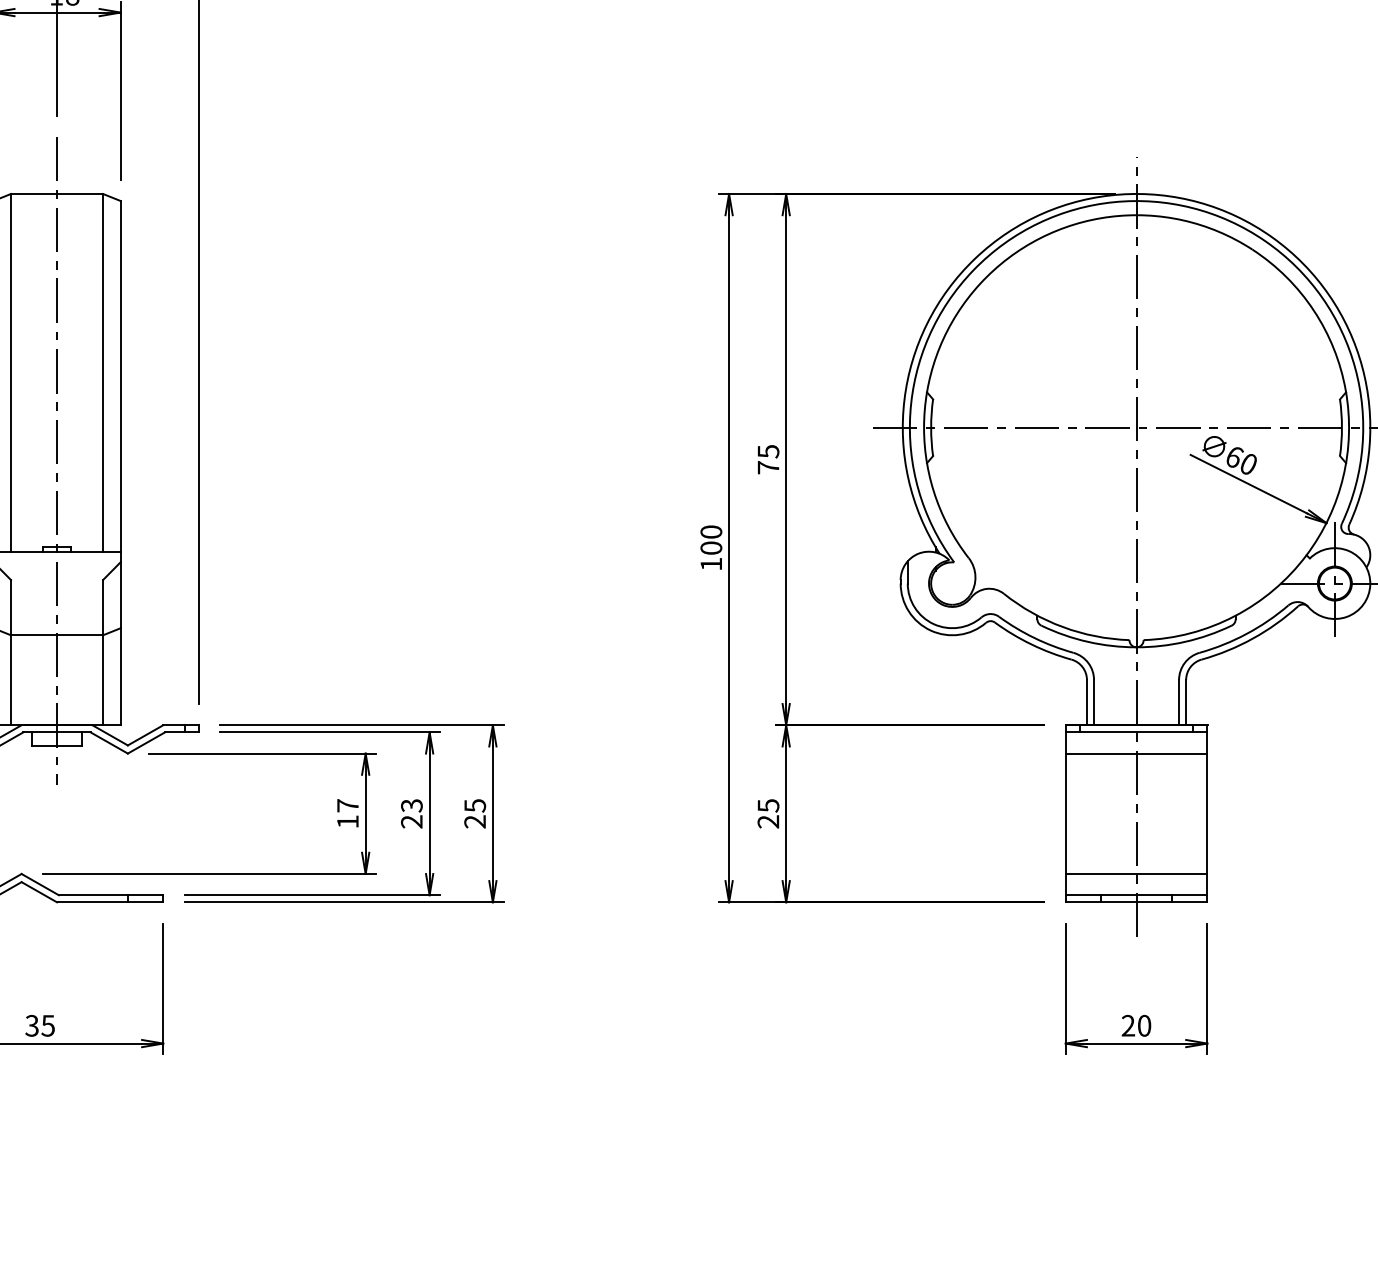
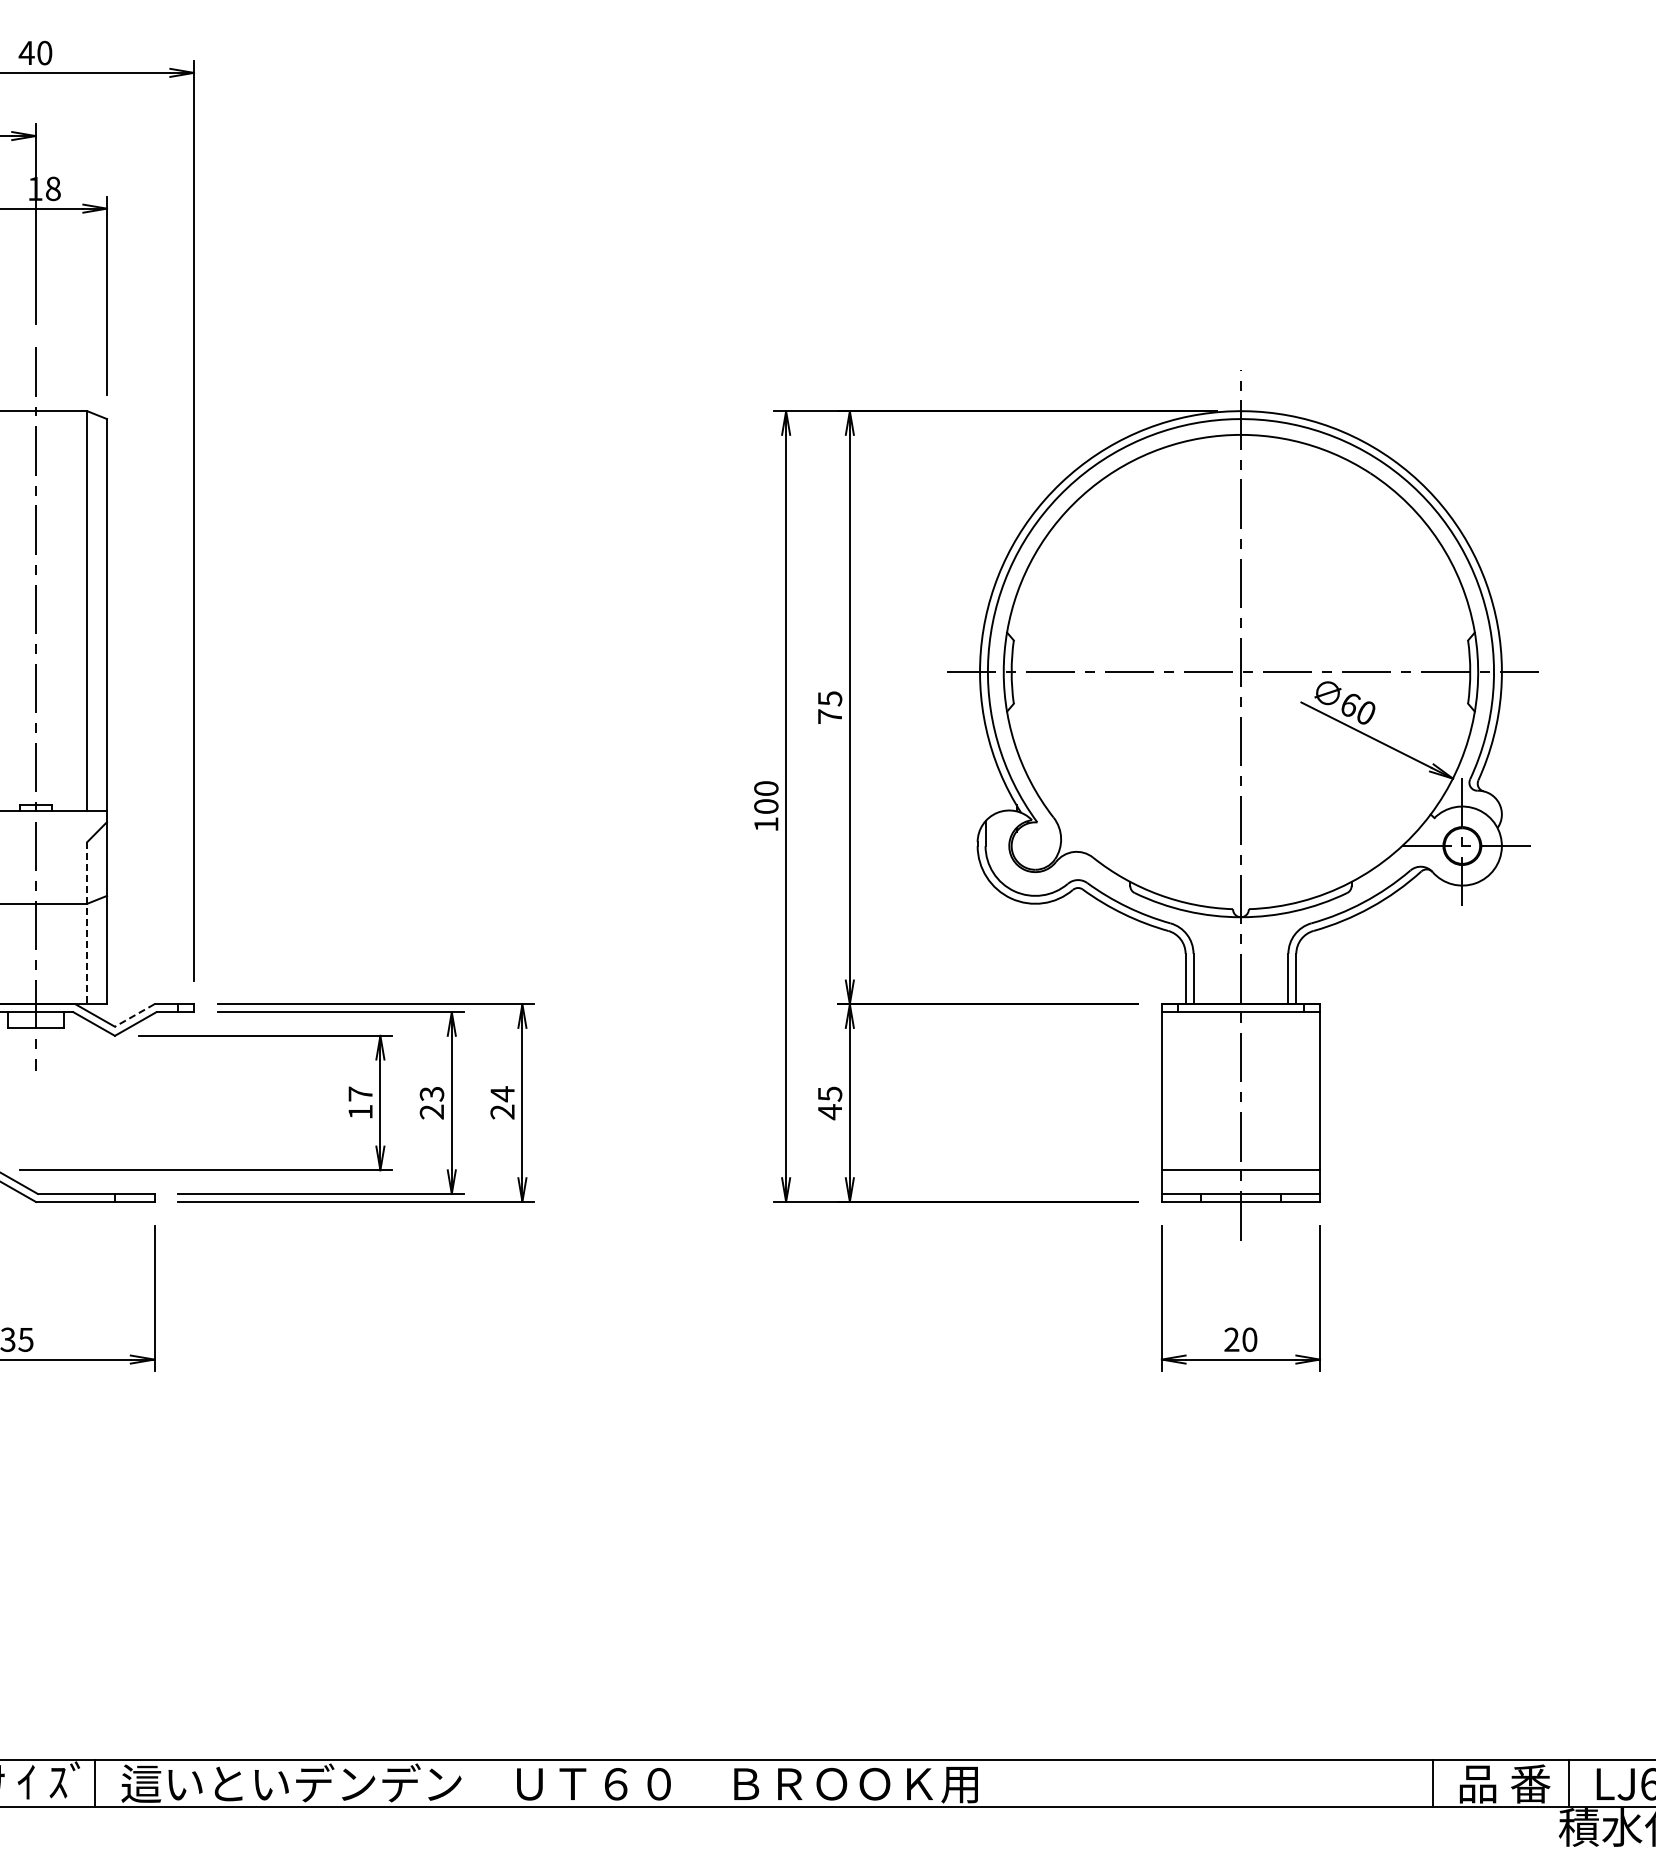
line: (103, 652) -> (87, 923), solid -> dashed
line: (145, 735) -> (134, 1015), solid -> dashed
line: (1136, 753) -> (1240, 1035), removed
text: (475, 806) -> (502, 1094), 25 -> 24
text: (767, 822) -> (829, 1112), 25 -> 45

